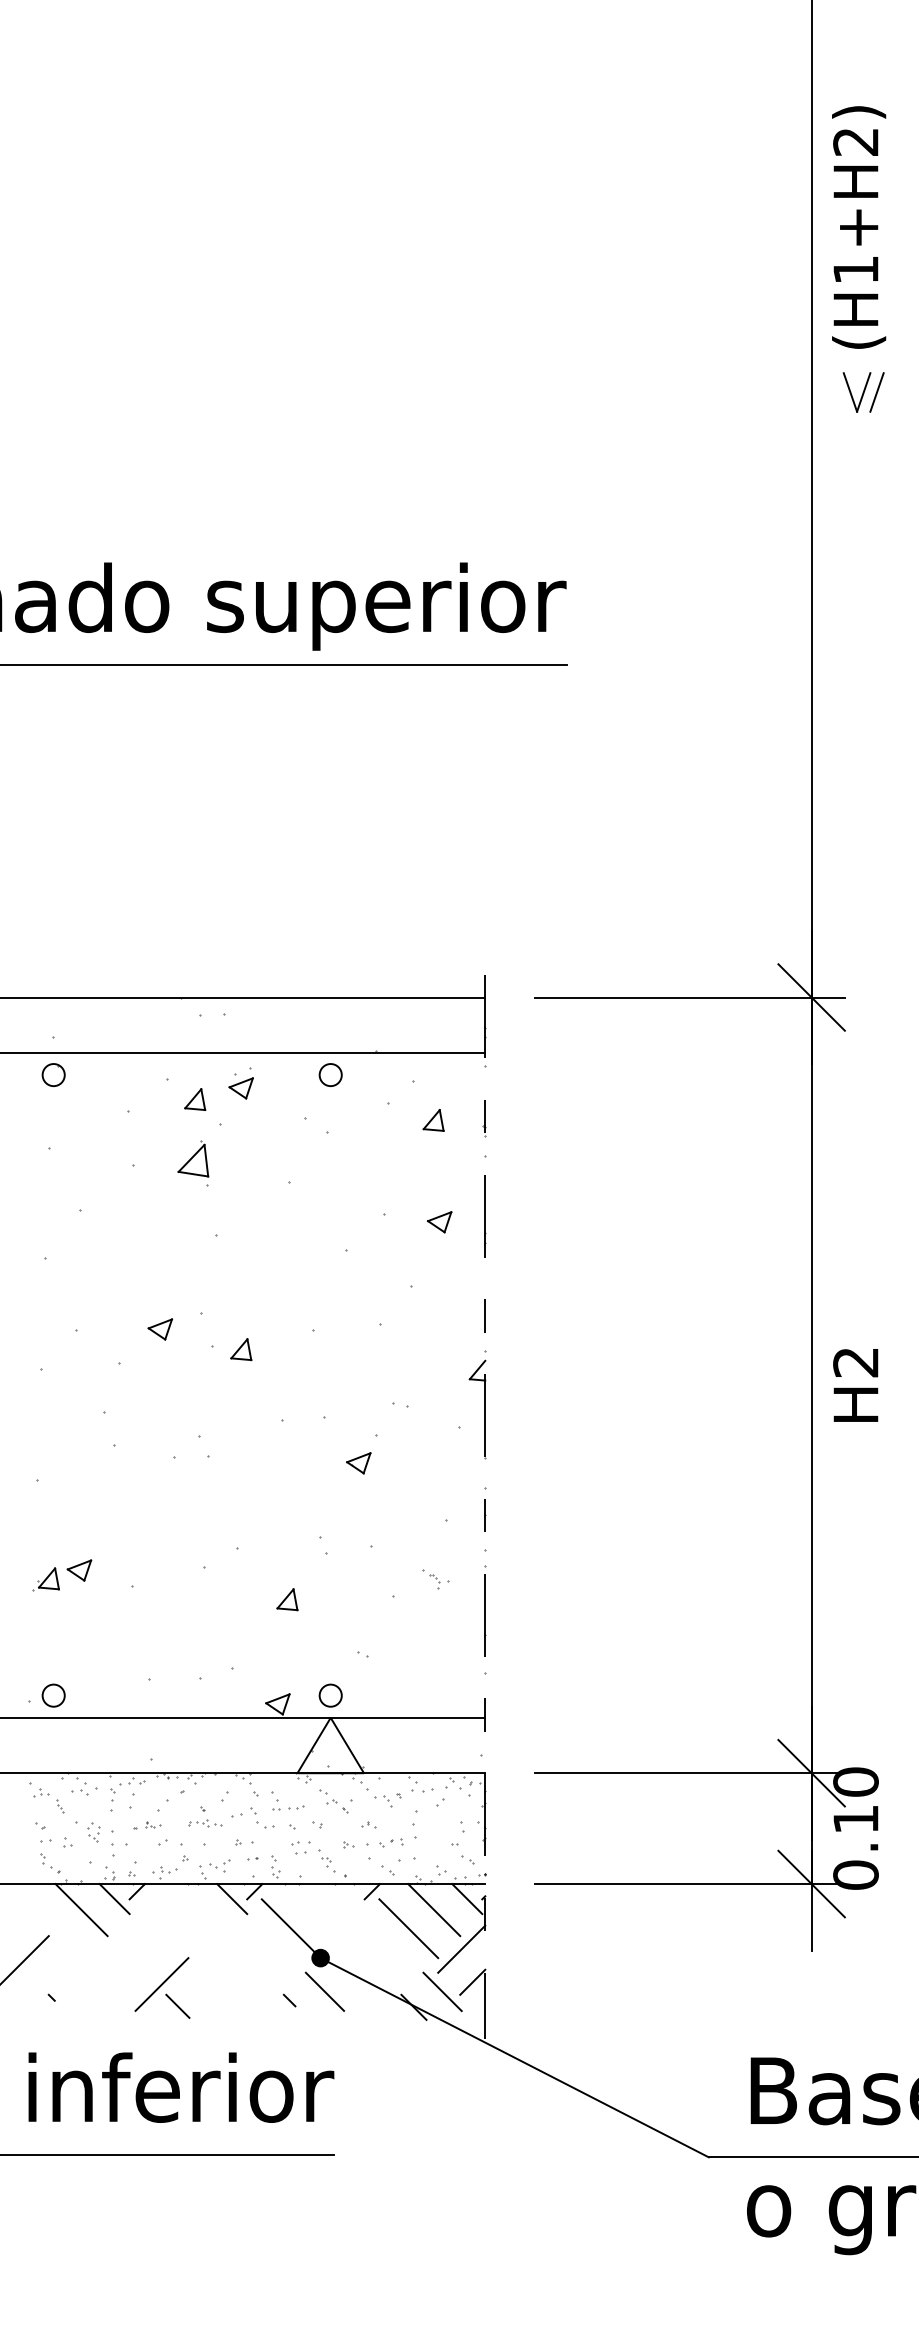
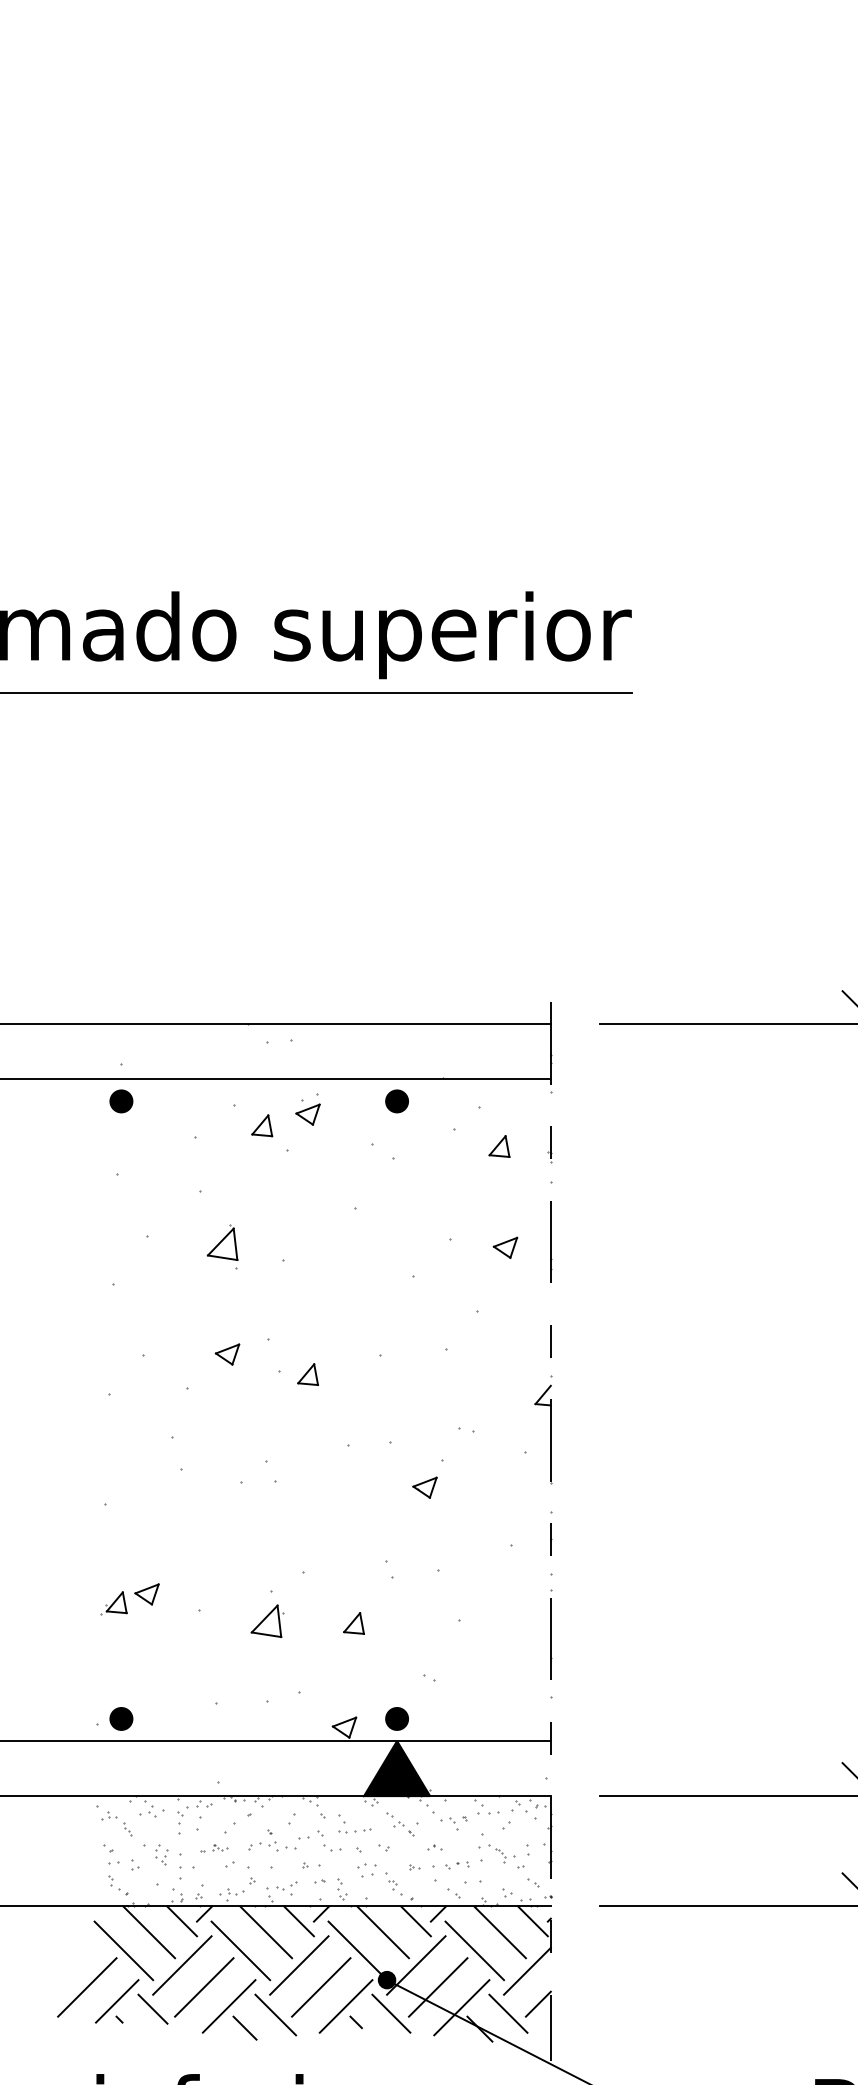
fill: (53, 1075) -> (121, 1101), added
fill: (330, 1075) -> (396, 1101), added
part: (193, 1163) -> (222, 1247), moved
part: (435, 1579) -> (501, 1854), moved
part: (200, 1597) -> (267, 1621), added
fill: (53, 1695) -> (121, 1718), added
fill: (330, 1695) -> (396, 1718), added
fill: (330, 1745) -> (396, 1768), added
part: (205, 1823) -> (272, 1846), size x1.43
line: (349, 1899) -> (415, 1921), added
line: (199, 1910) -> (266, 1932), added
line: (316, 1910) -> (382, 1932), added
line: (55, 1928) -> (123, 1950), added
line: (173, 1928) -> (240, 1950), added
line: (114, 1943) -> (181, 1965), added
line: (232, 1943) -> (299, 1965), added
line: (349, 1943) -> (415, 1965), added
line: (136, 1965) -> (203, 1987), added
line: (254, 1965) -> (321, 1987), added
line: (371, 1965) -> (437, 1987), added
line: (49, 1979) -> (117, 2001), added
line: (279, 1984) -> (346, 2006), added
line: (395, 1985) -> (461, 2007), added
line: (84, 1986) -> (152, 2008), added
line: (208, 1992) -> (275, 2014), added

